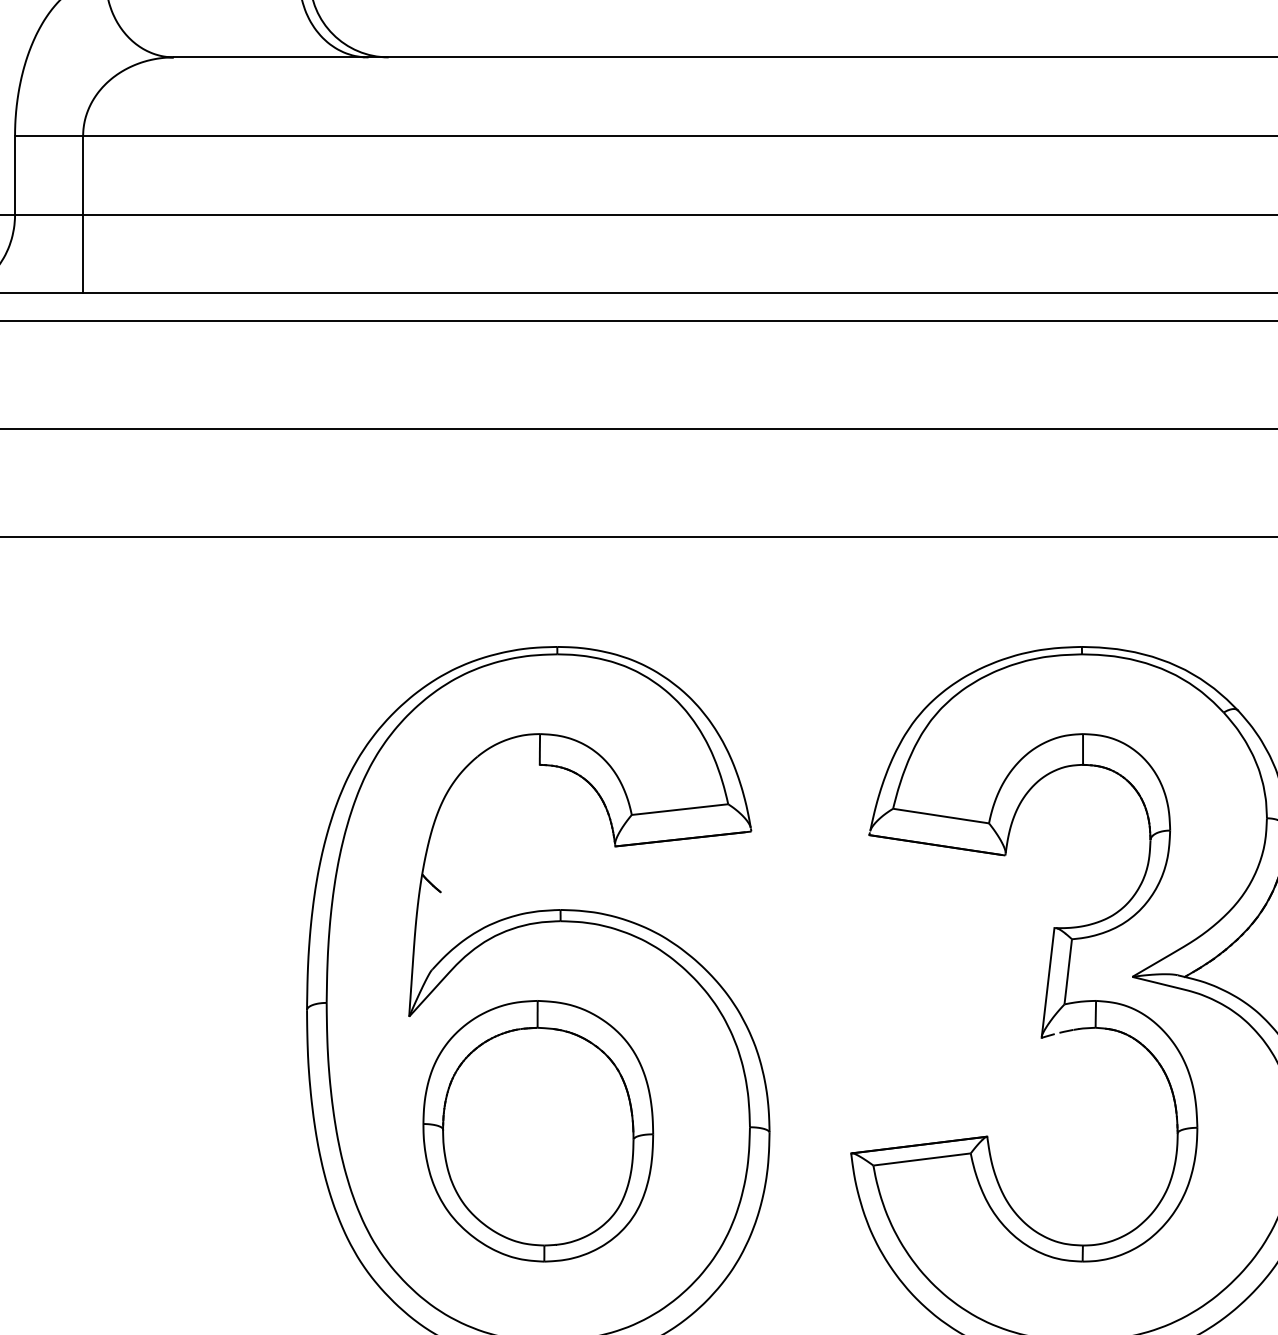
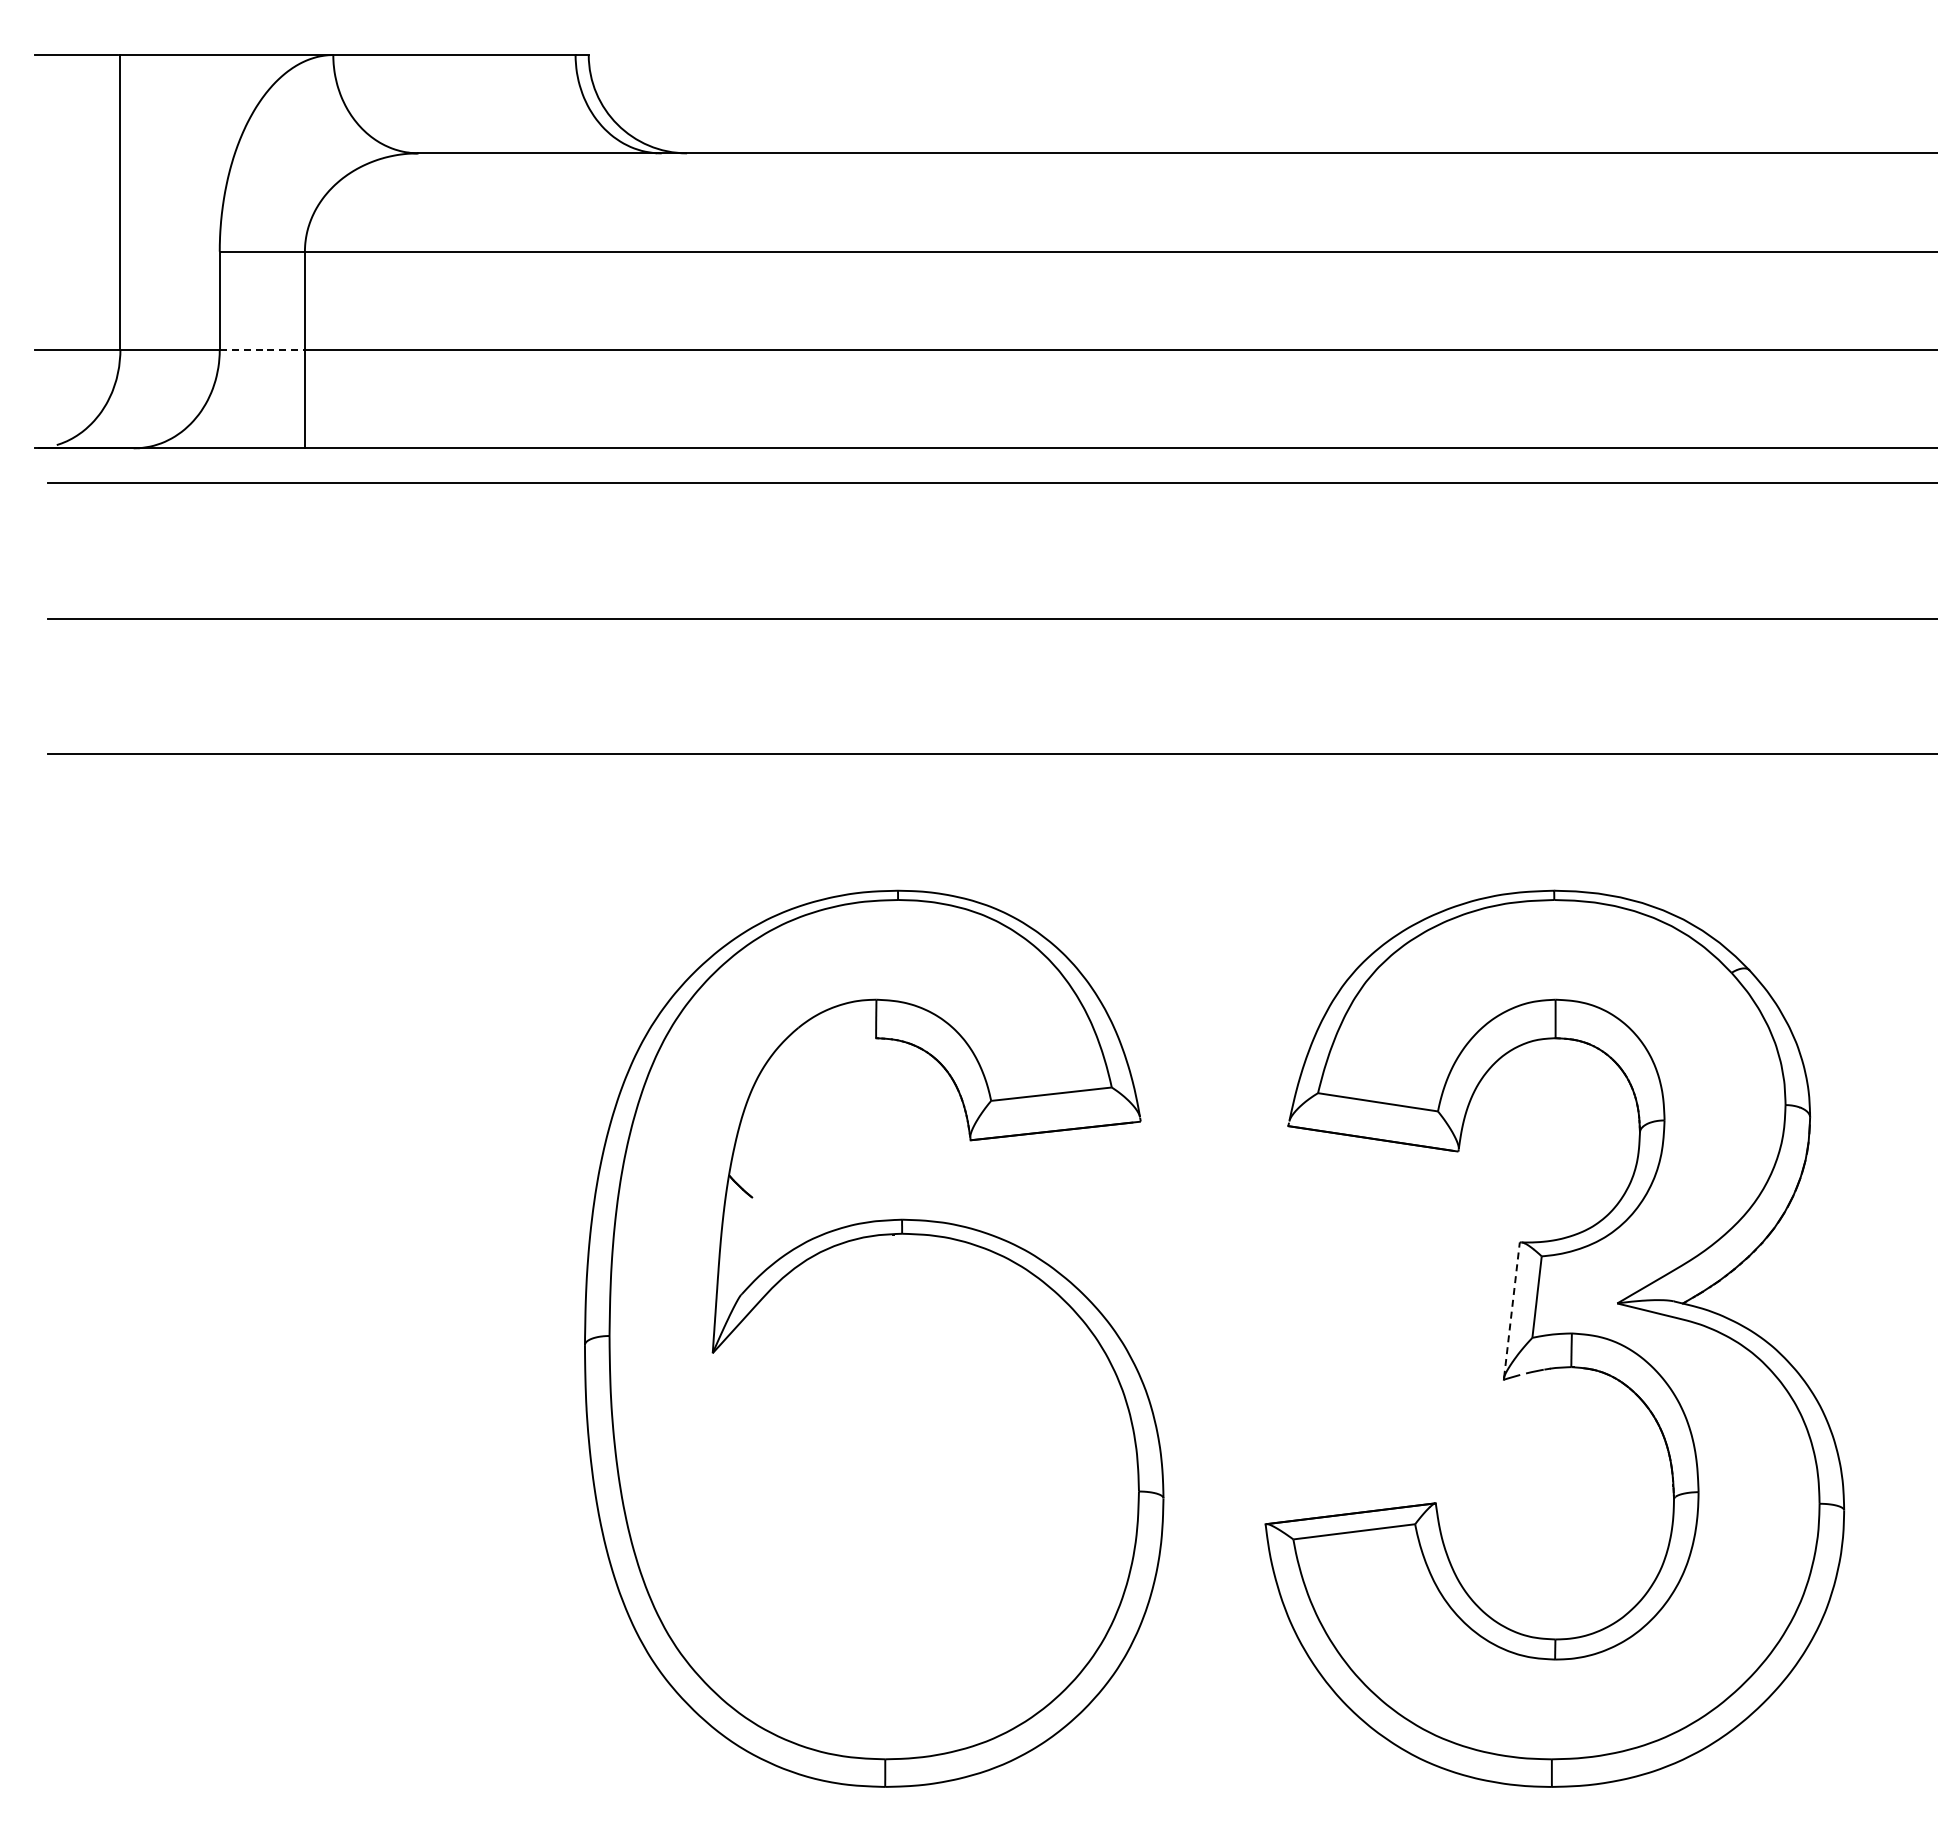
line: (49, 214) -> (262, 349), solid -> dashed
line: (1048, 981) -> (1512, 1309), solid -> dashed
part: (537, 1131) -> (873, 1496), removed

